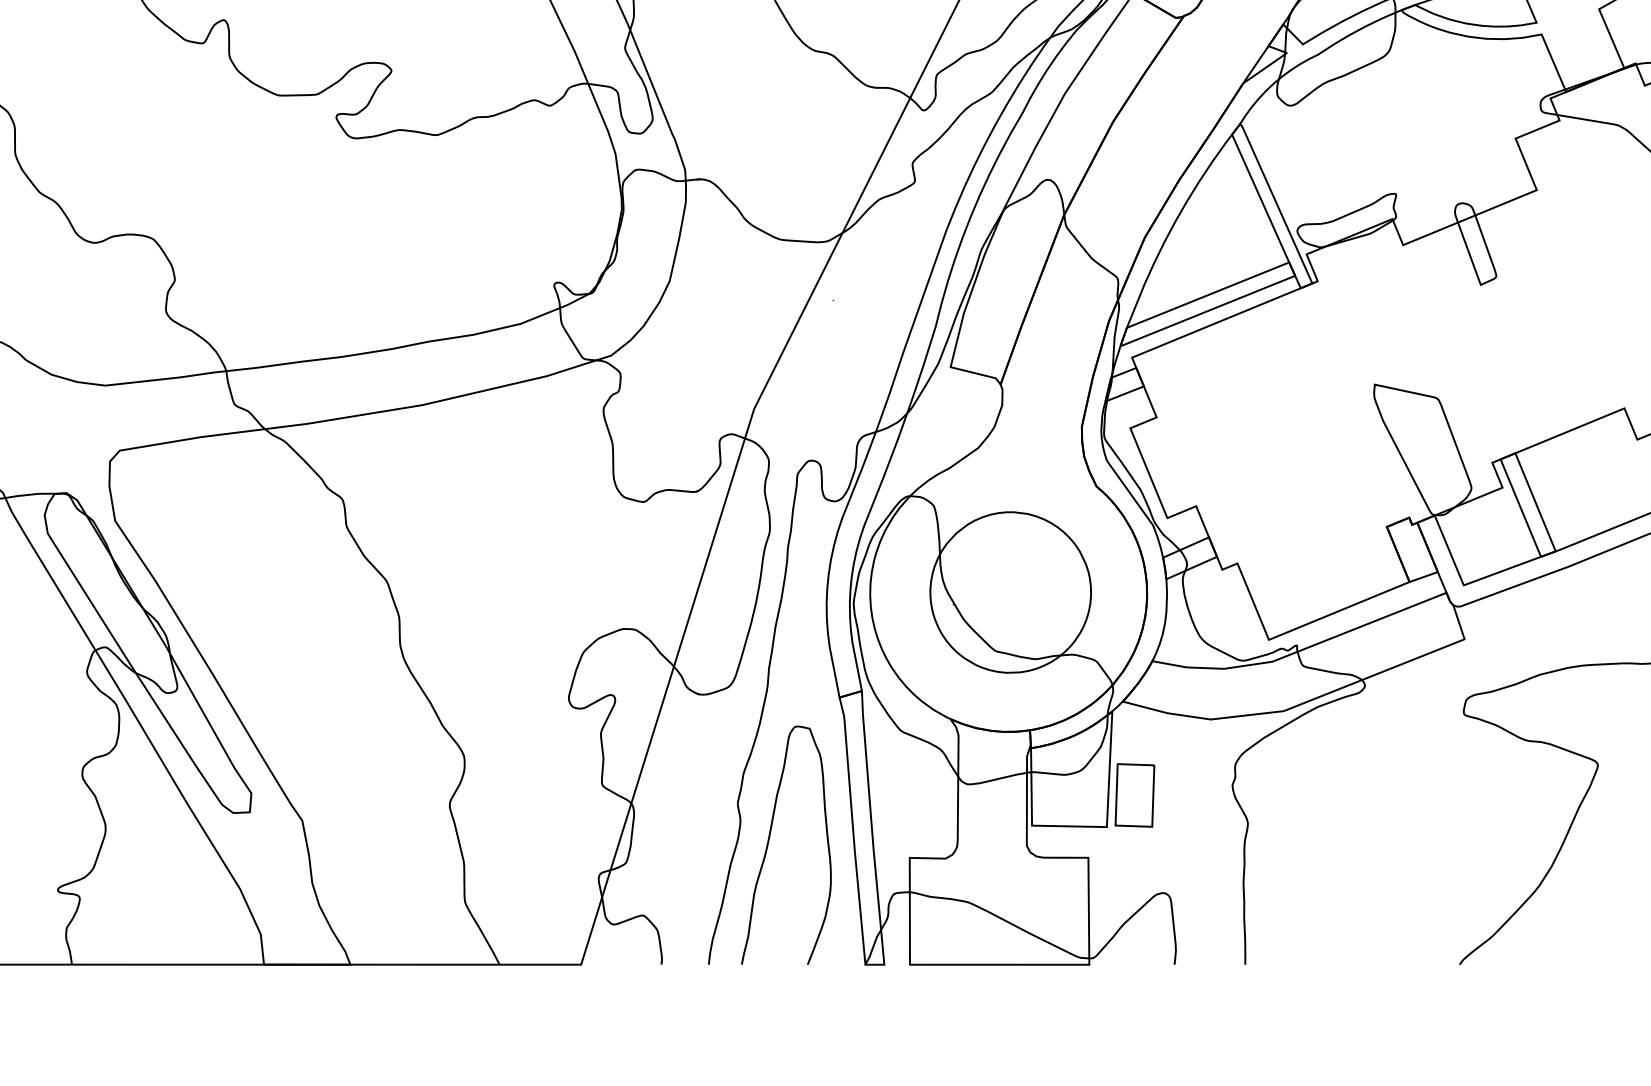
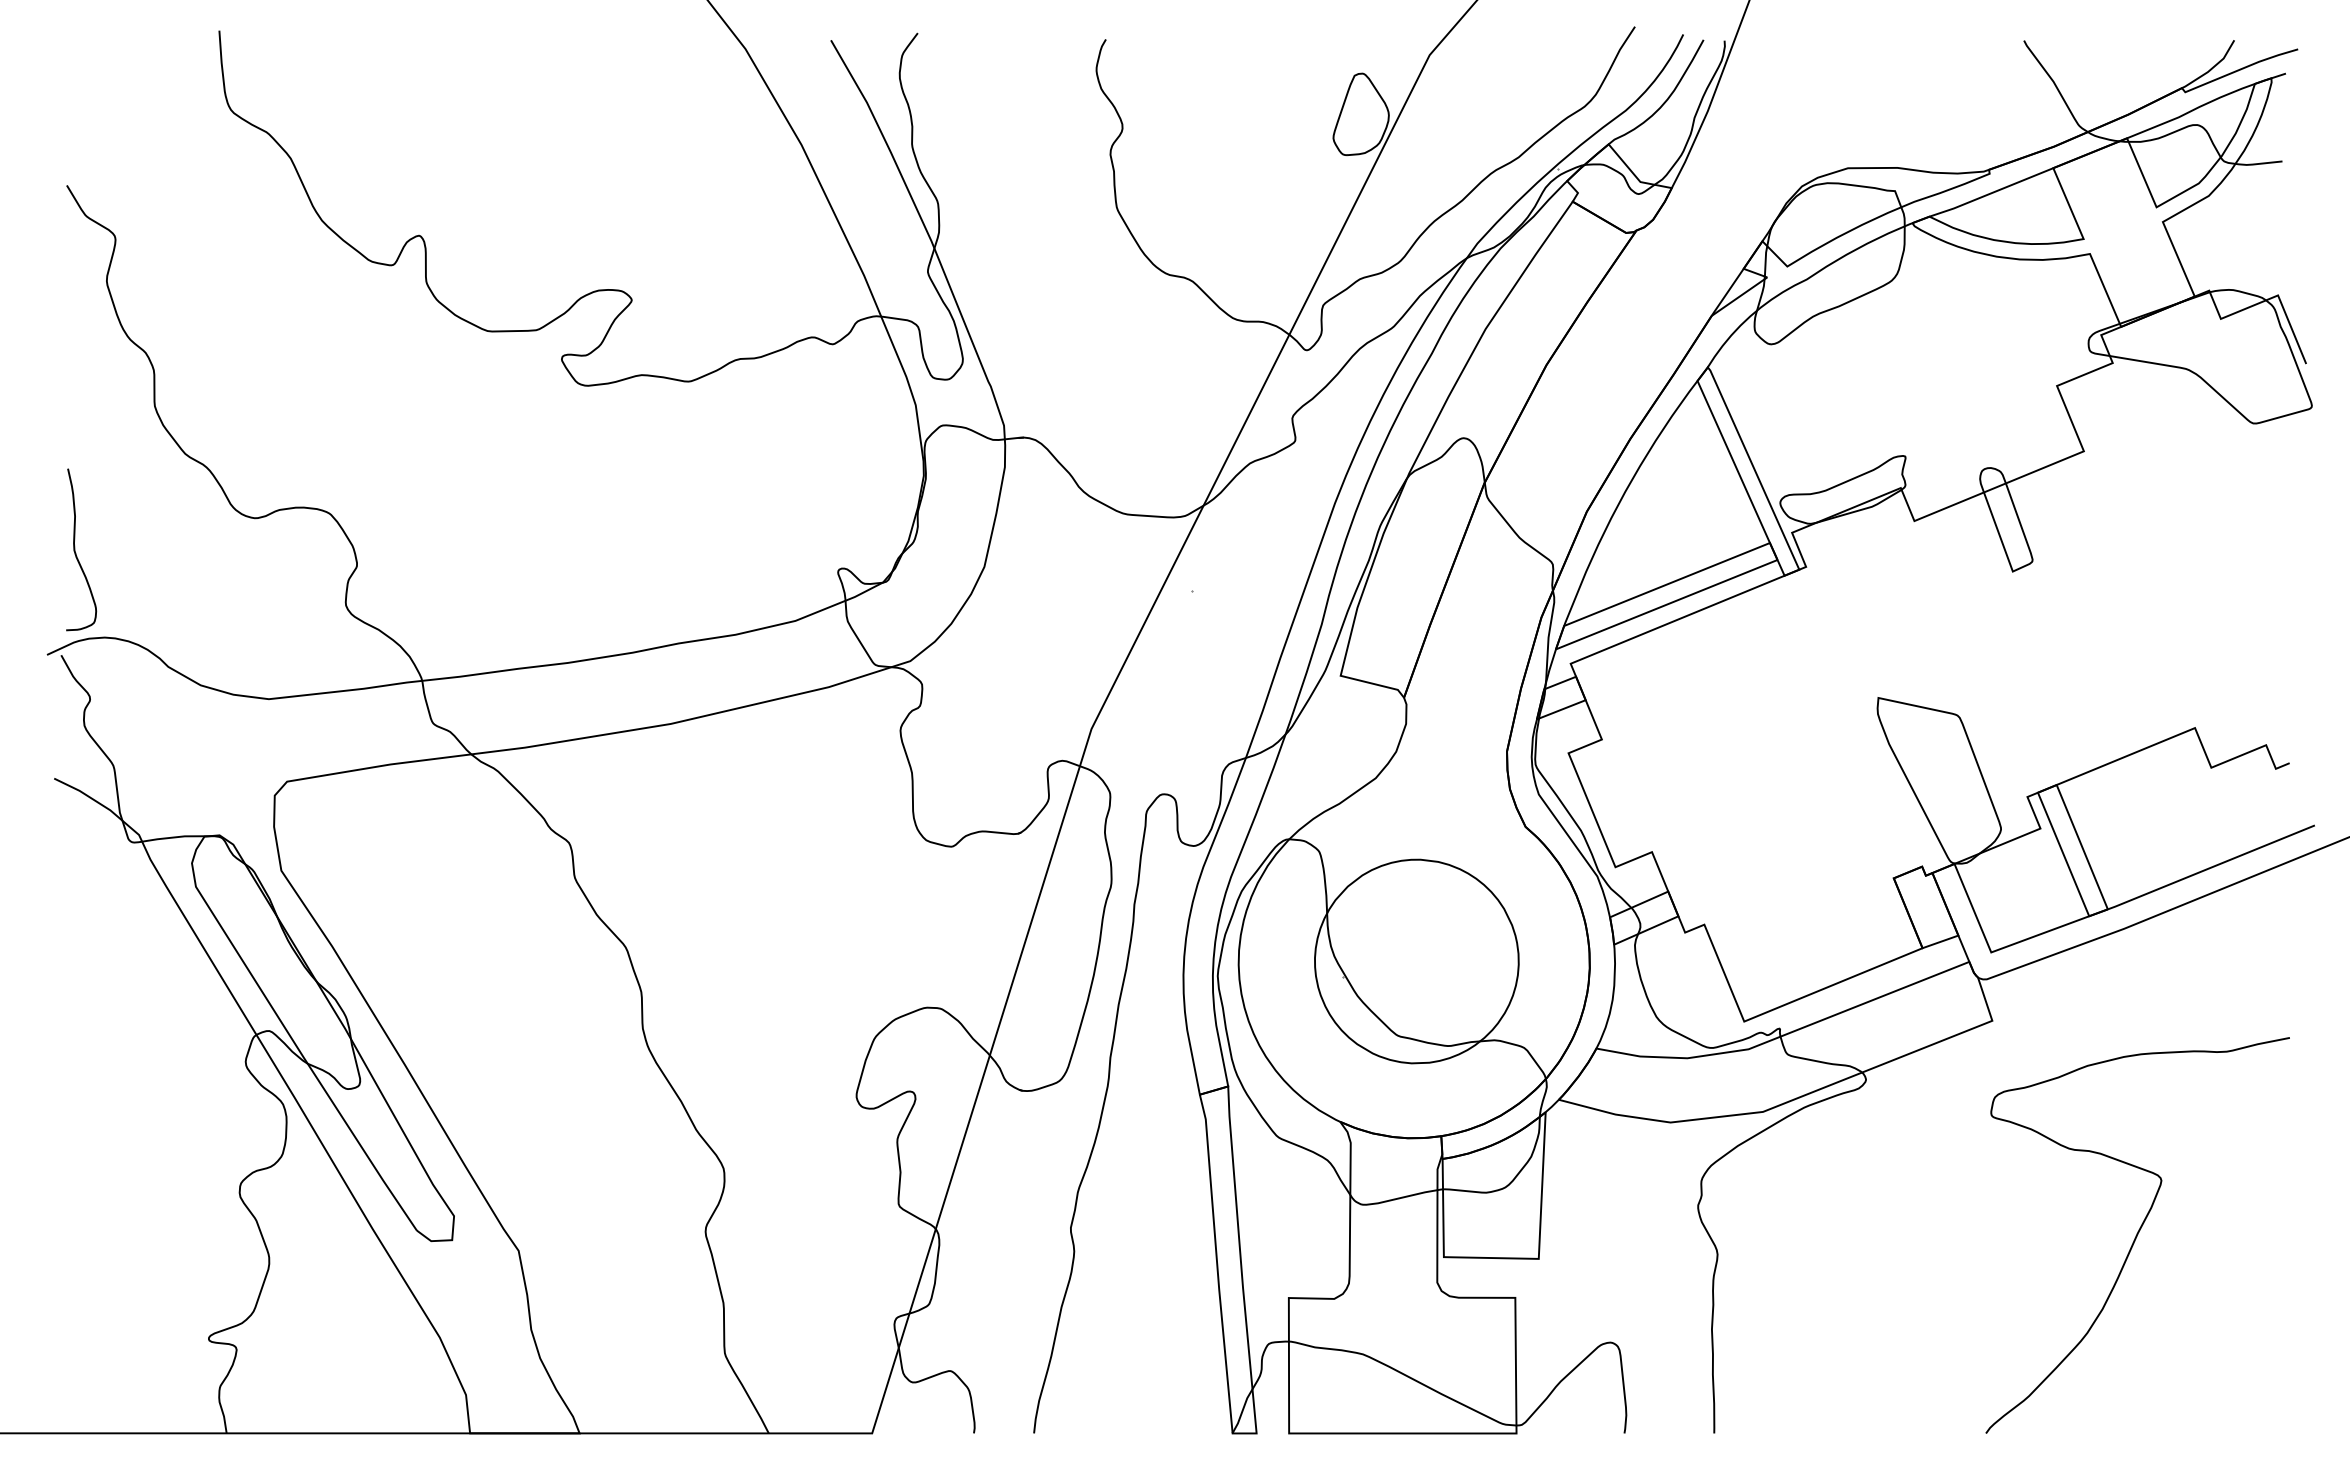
part: (1134, 795) -> (1573, 1218), removed
part: (769, 842) -> (1110, 1278), removed

